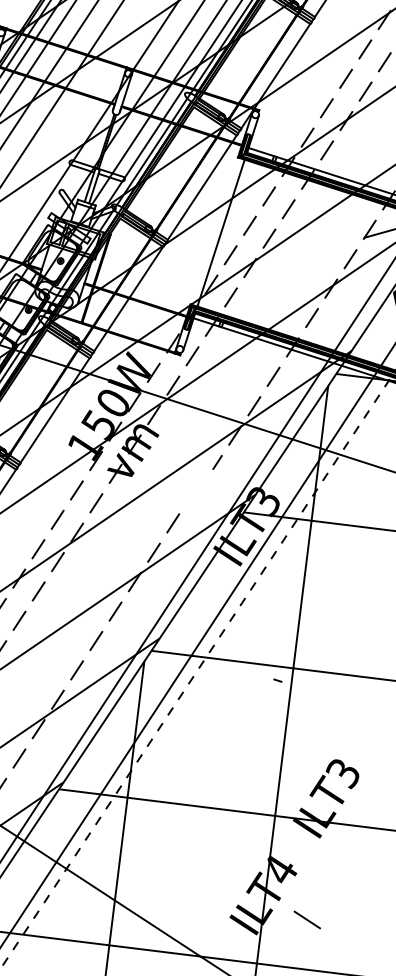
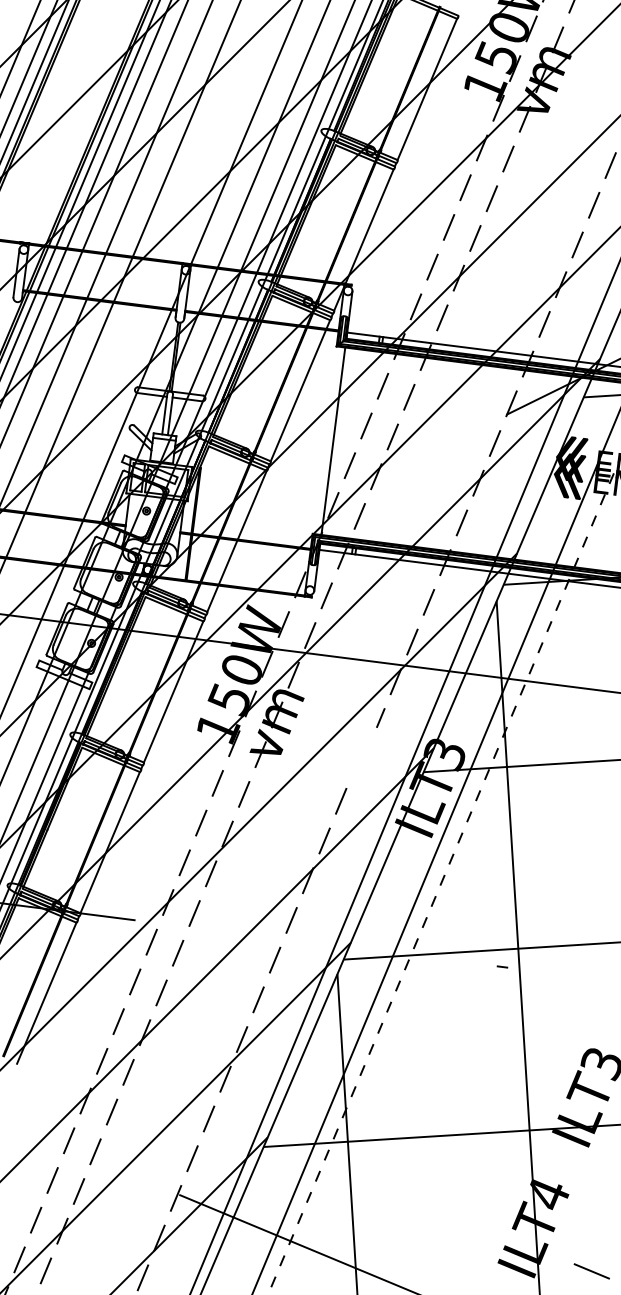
line: (307, 920) -> (591, 1271), moved

